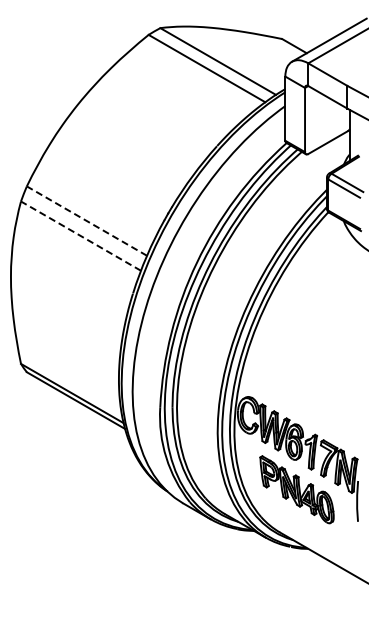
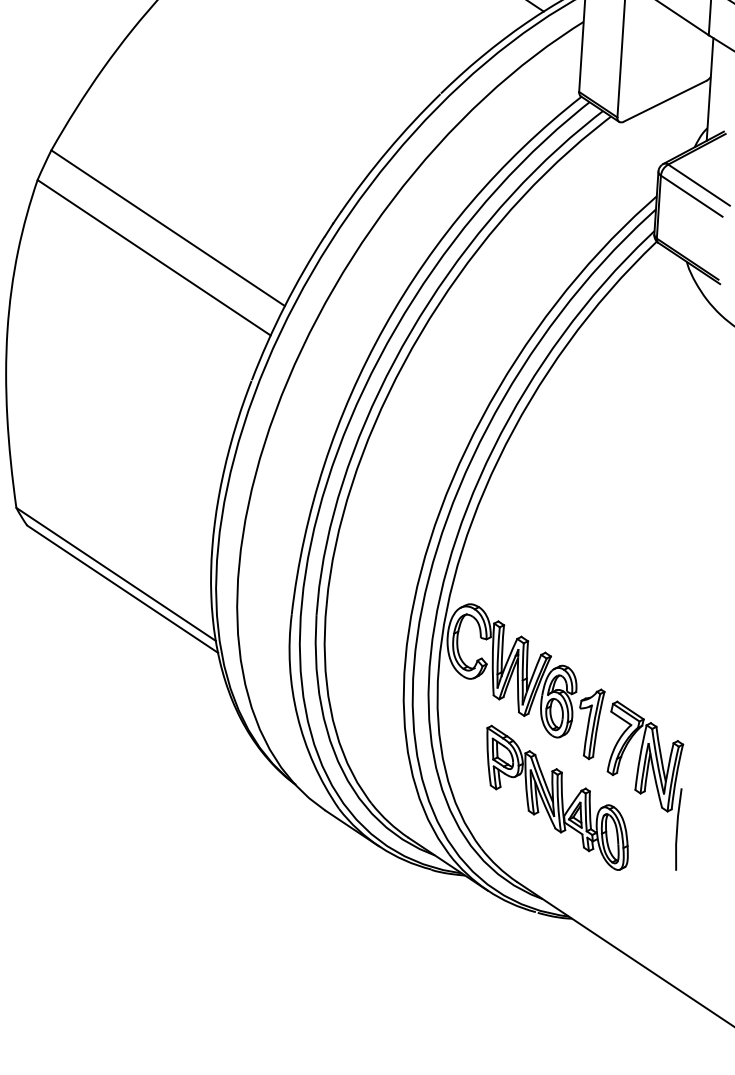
line: (86, 220) -> (167, 226), dashed -> solid
line: (80, 235) -> (153, 256), dashed -> solid

